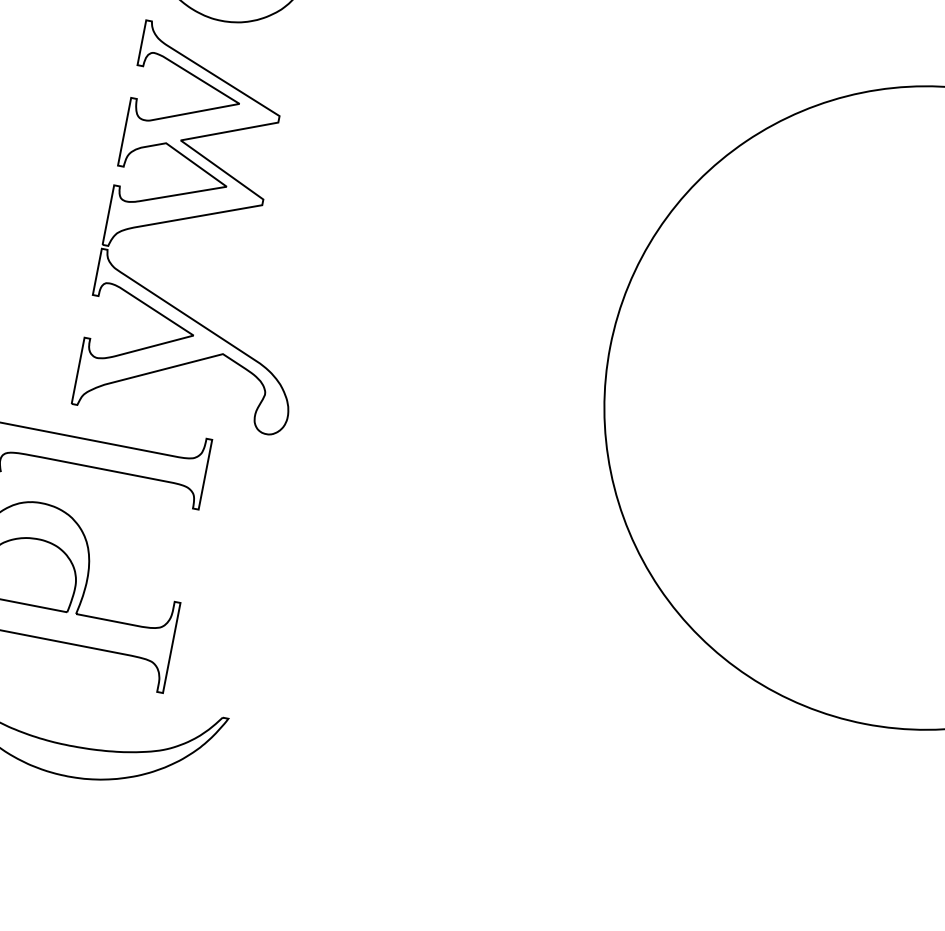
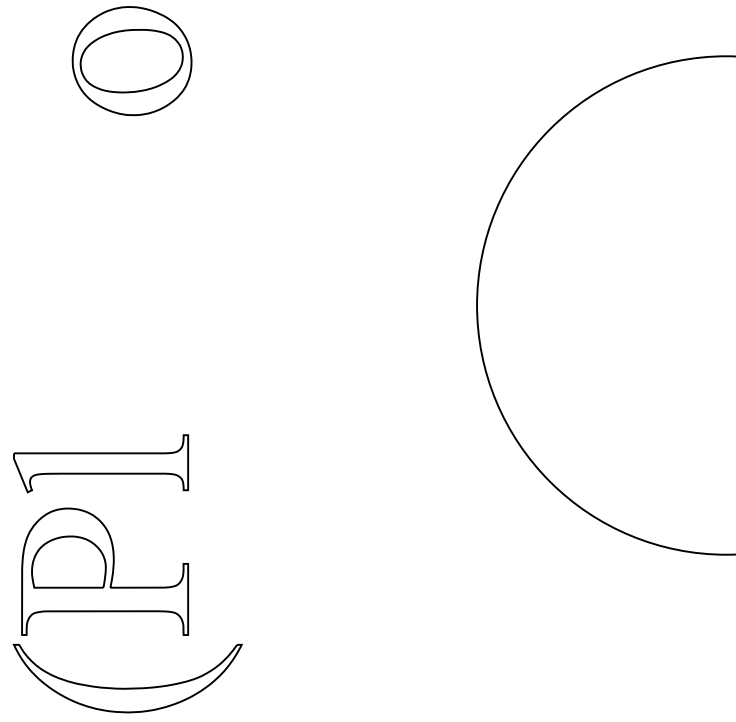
part: (212, 215) -> (155, 264), removed

